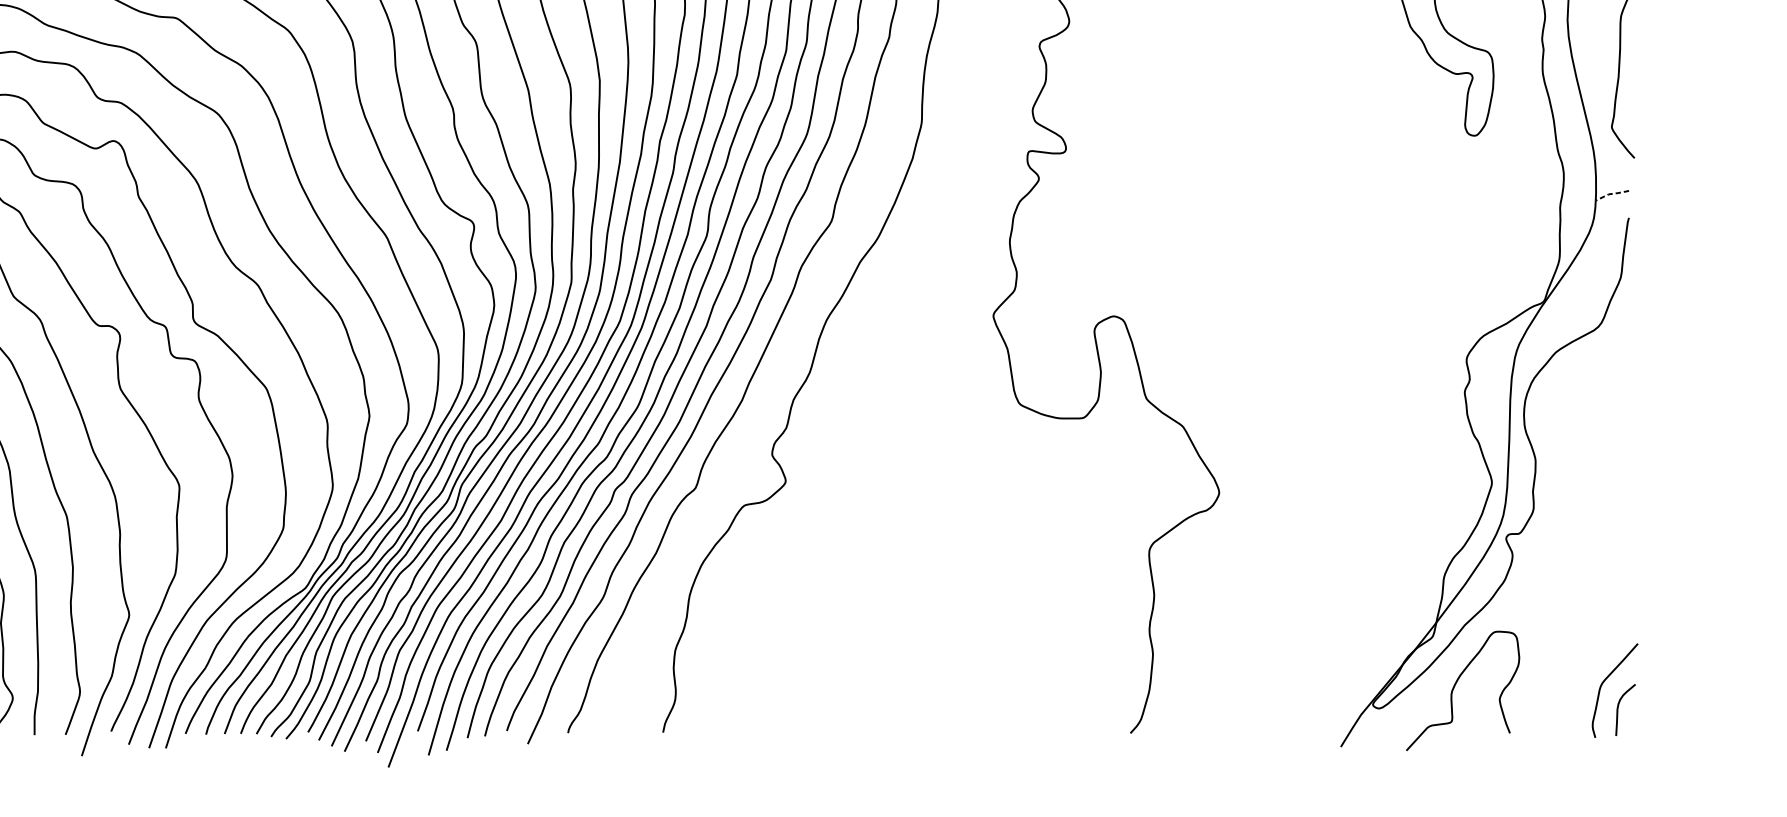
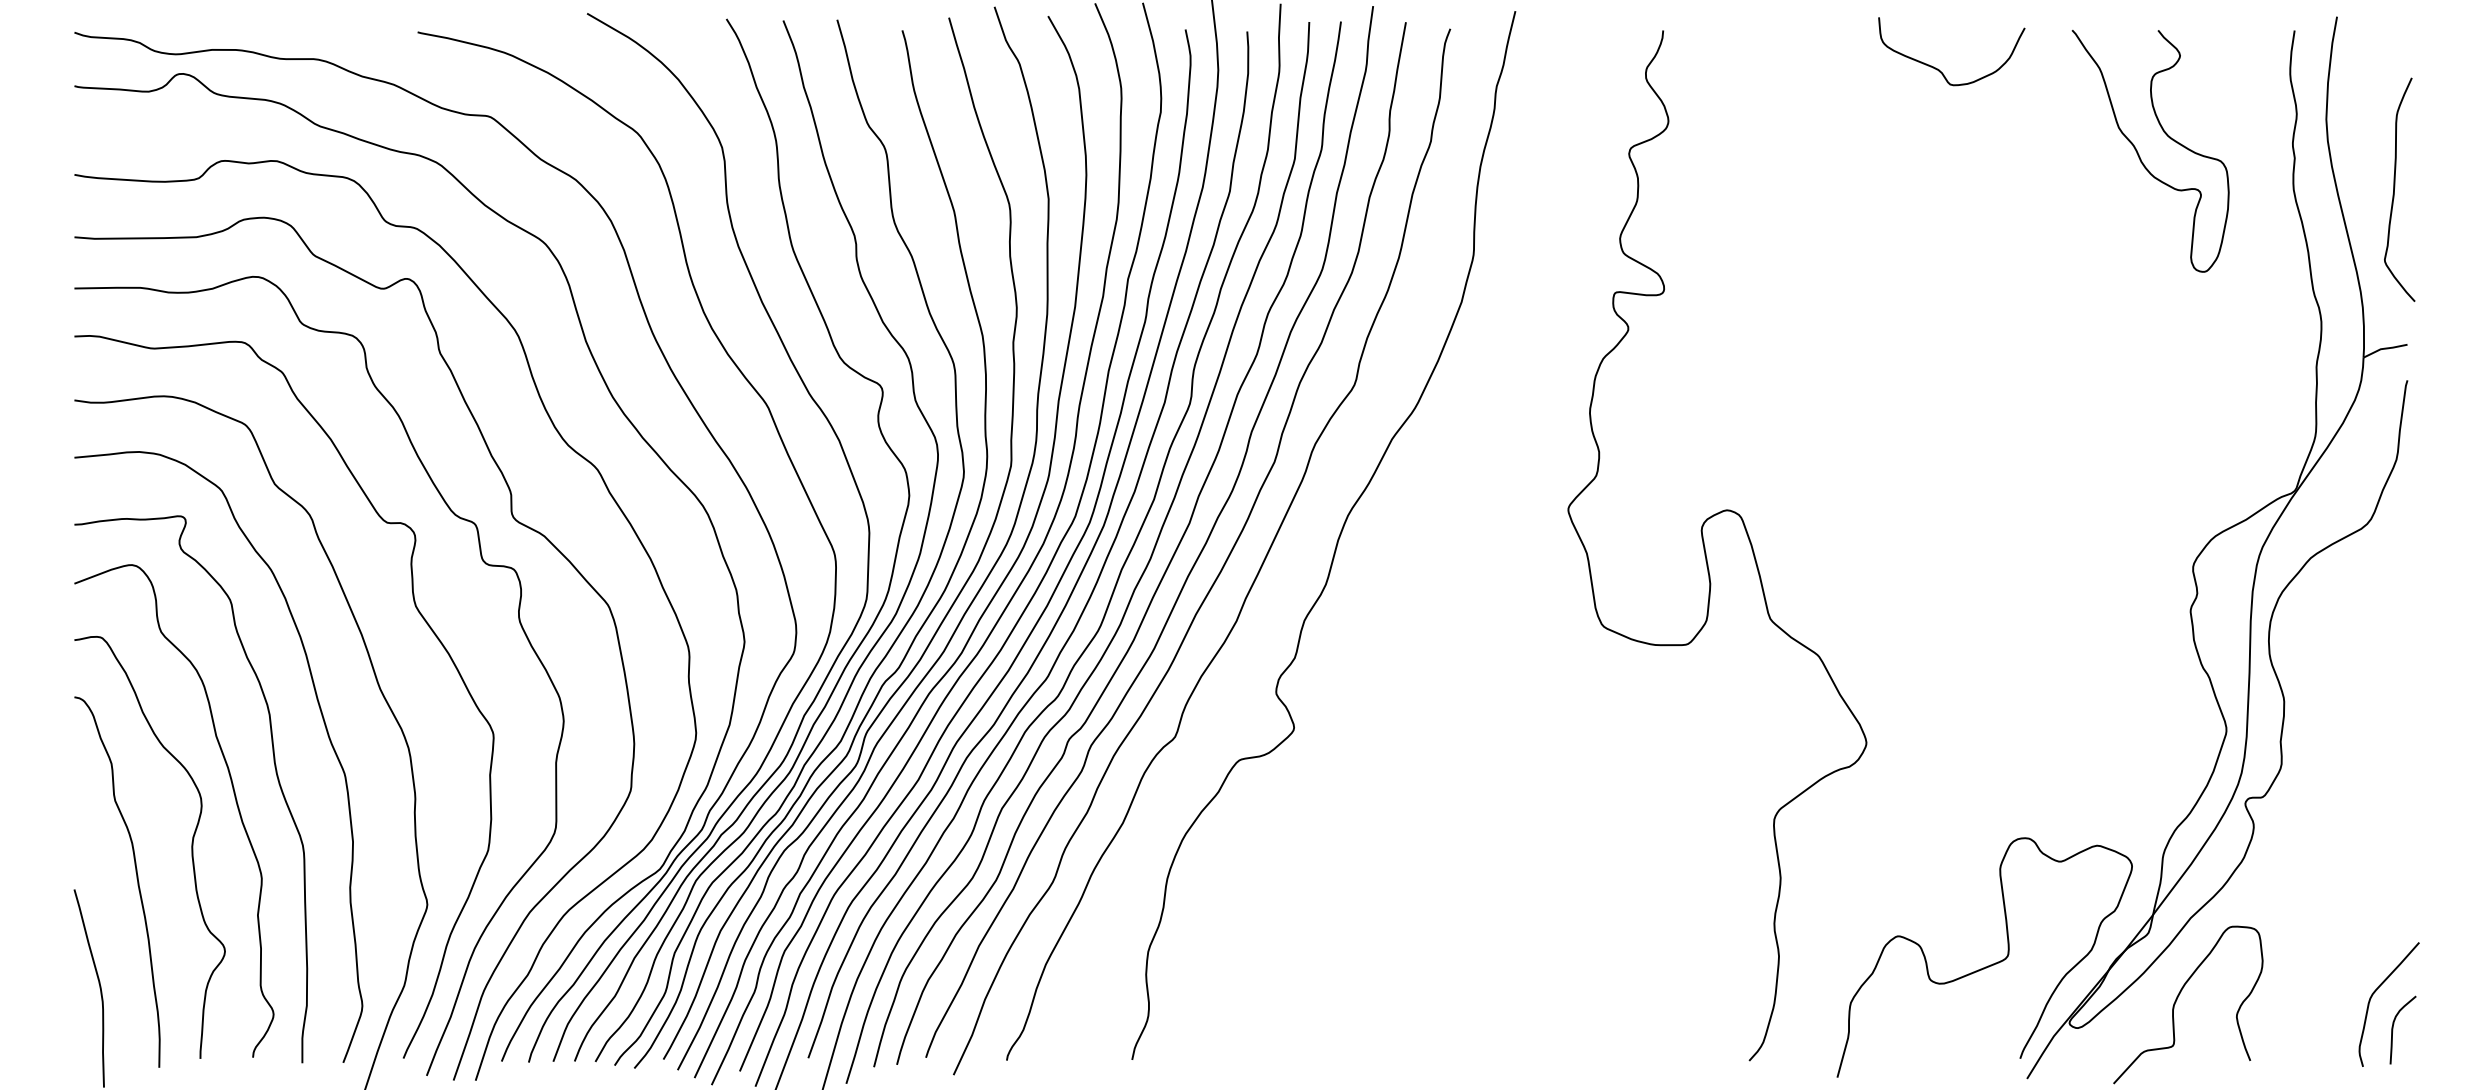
line: (1611, 193) -> (2384, 348), dashed -> solid
curve: (1311, 661) -> (1988, 965), added

